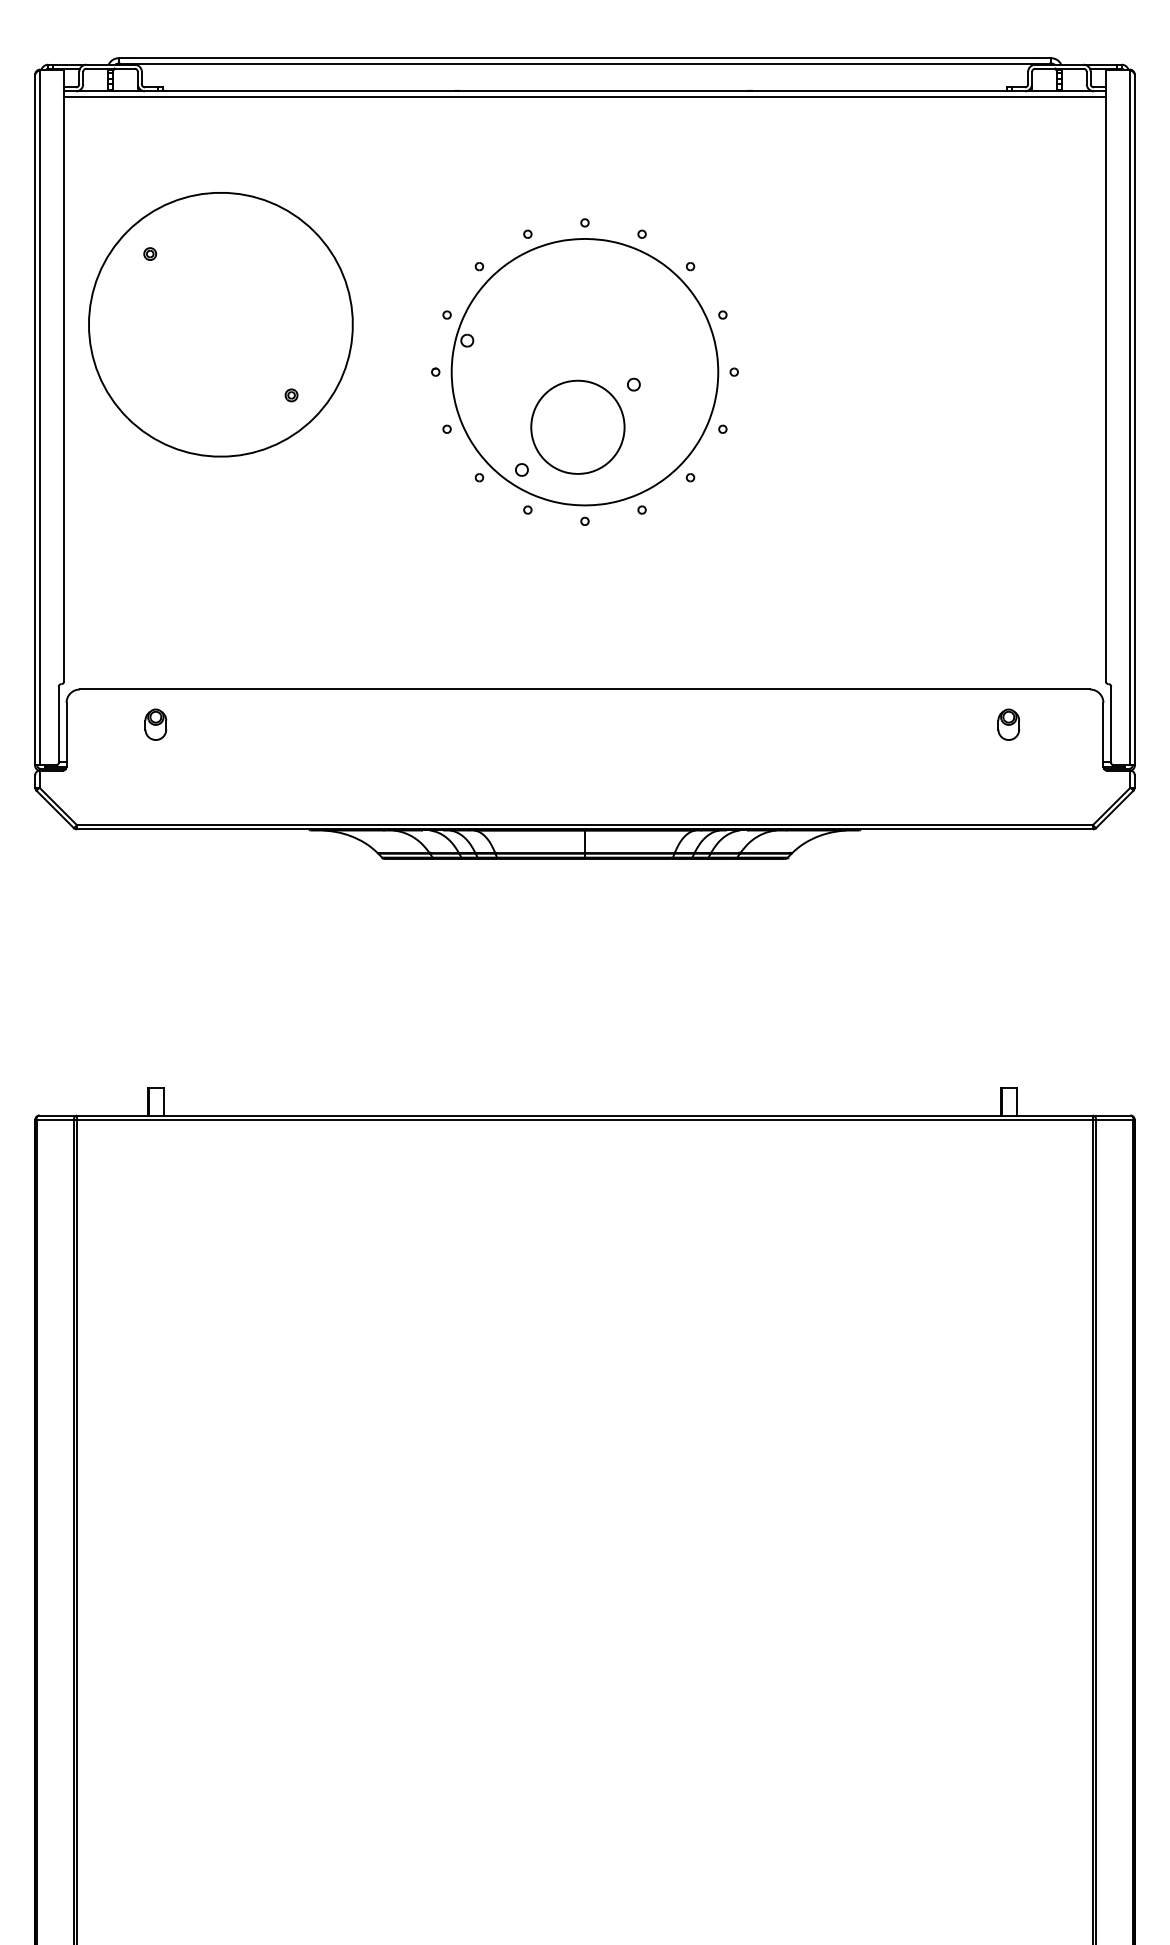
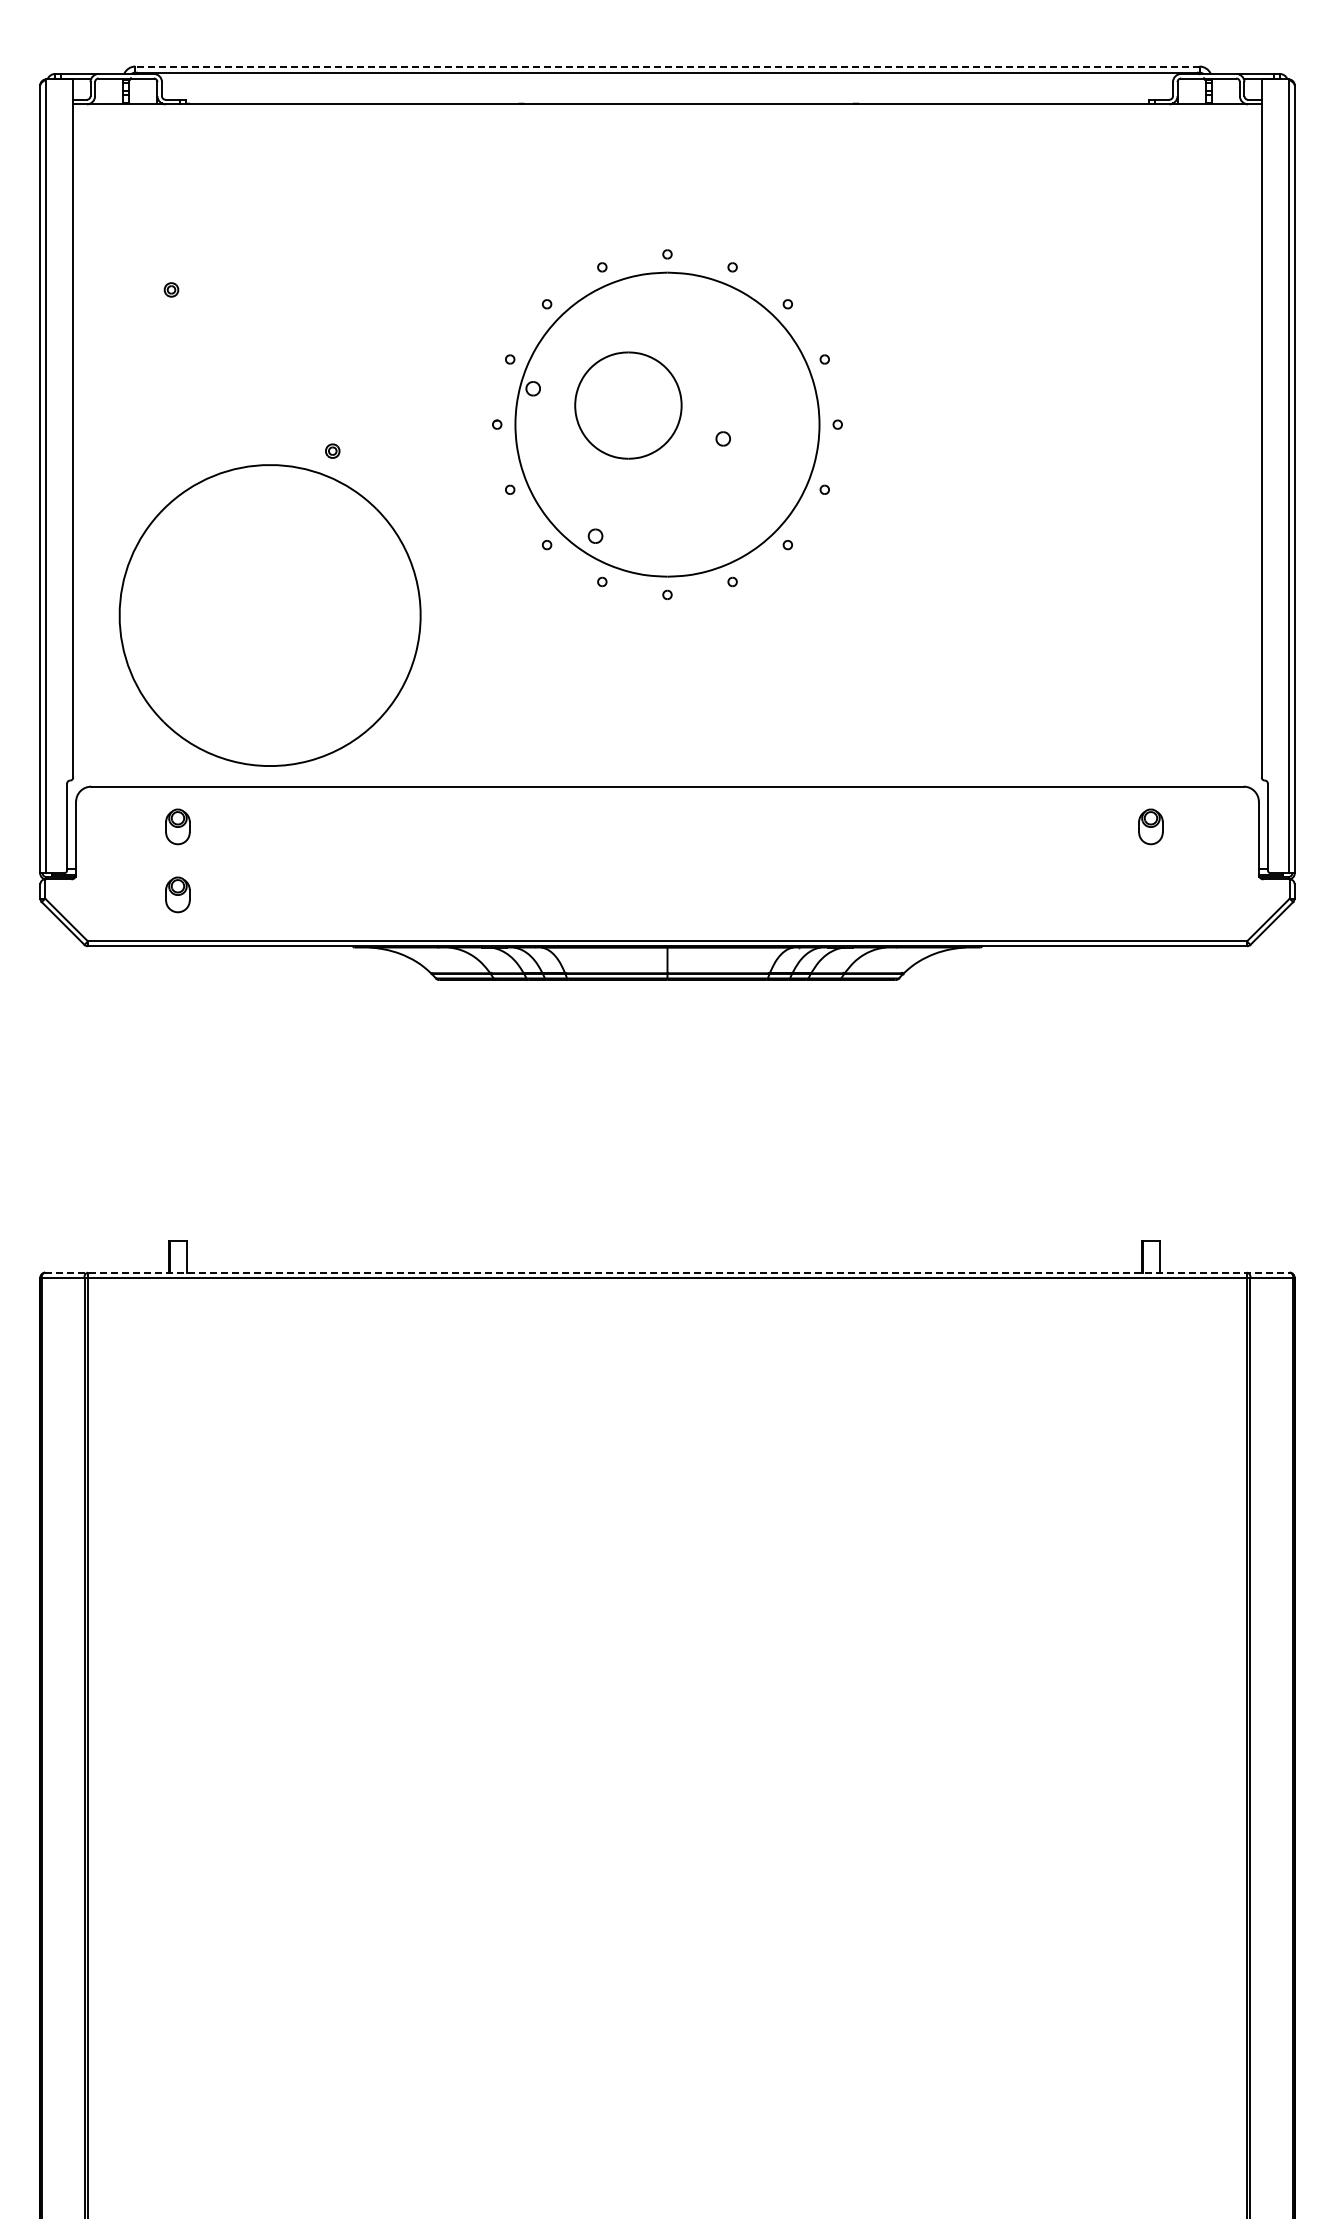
line: (585, 58) -> (667, 66), solid -> dashed
line: (585, 96) -> (667, 110), removed
part: (220, 324) -> (269, 615), moved
part: (577, 427) -> (628, 405), moved
part: (155, 784) -> (177, 894), added
line: (585, 1115) -> (668, 1272), solid -> dashed

